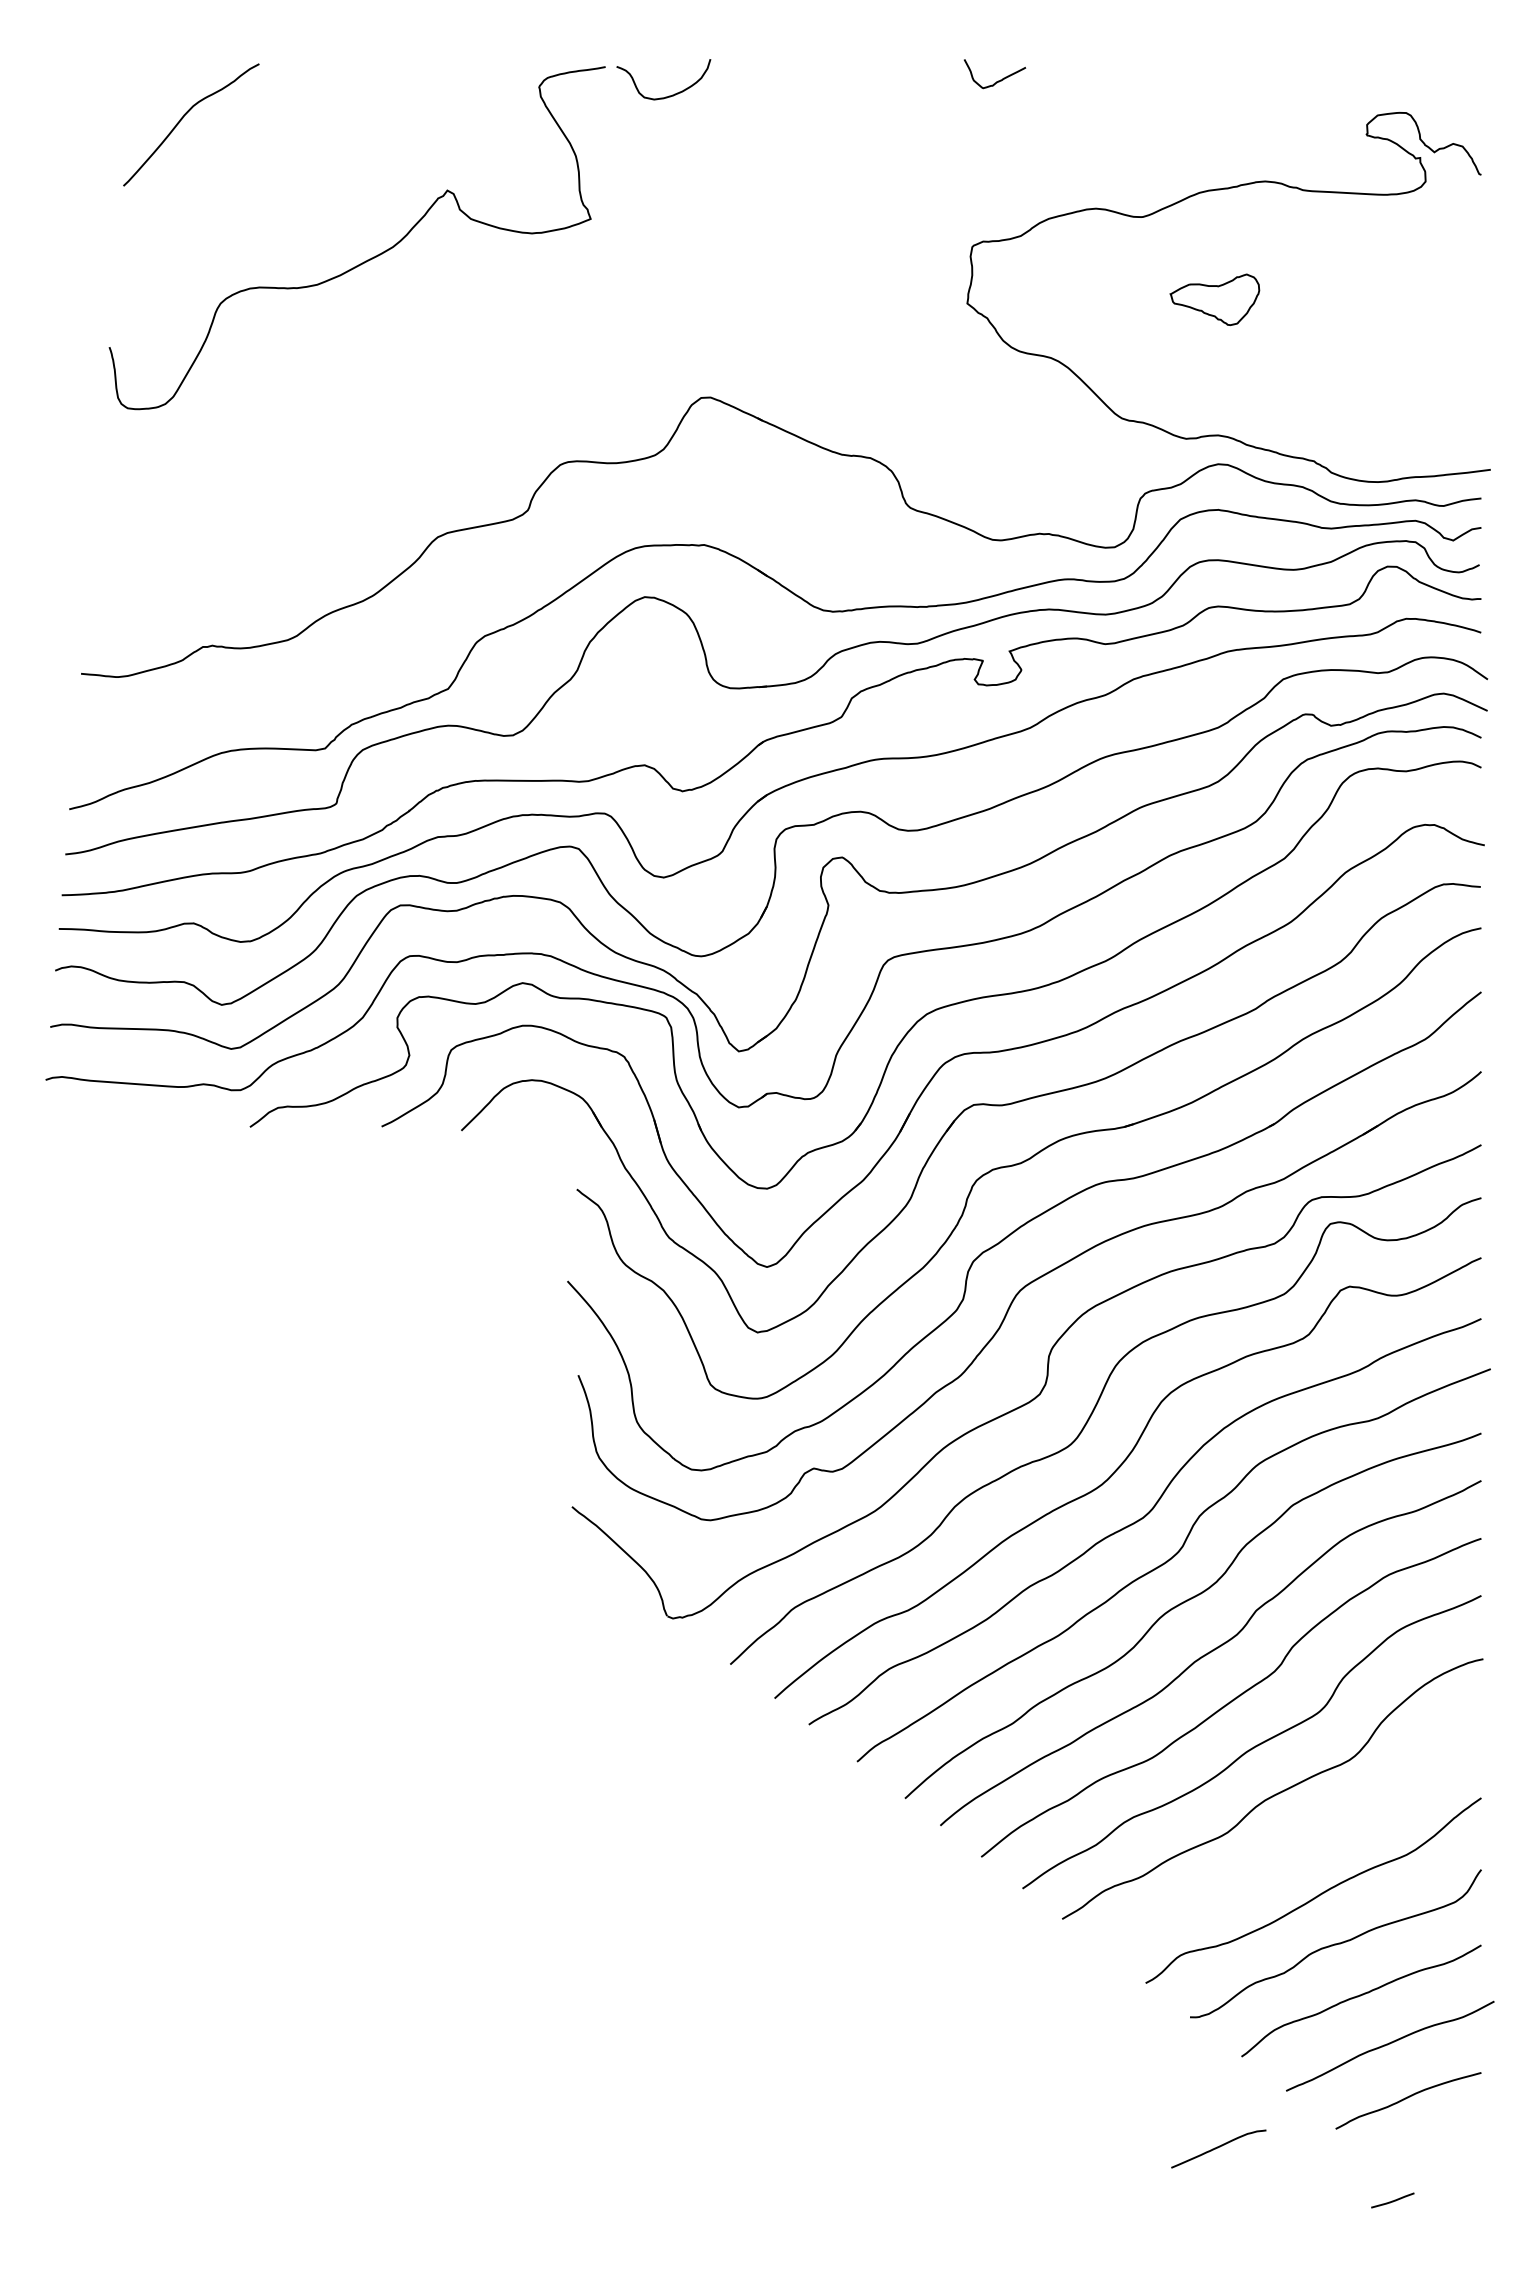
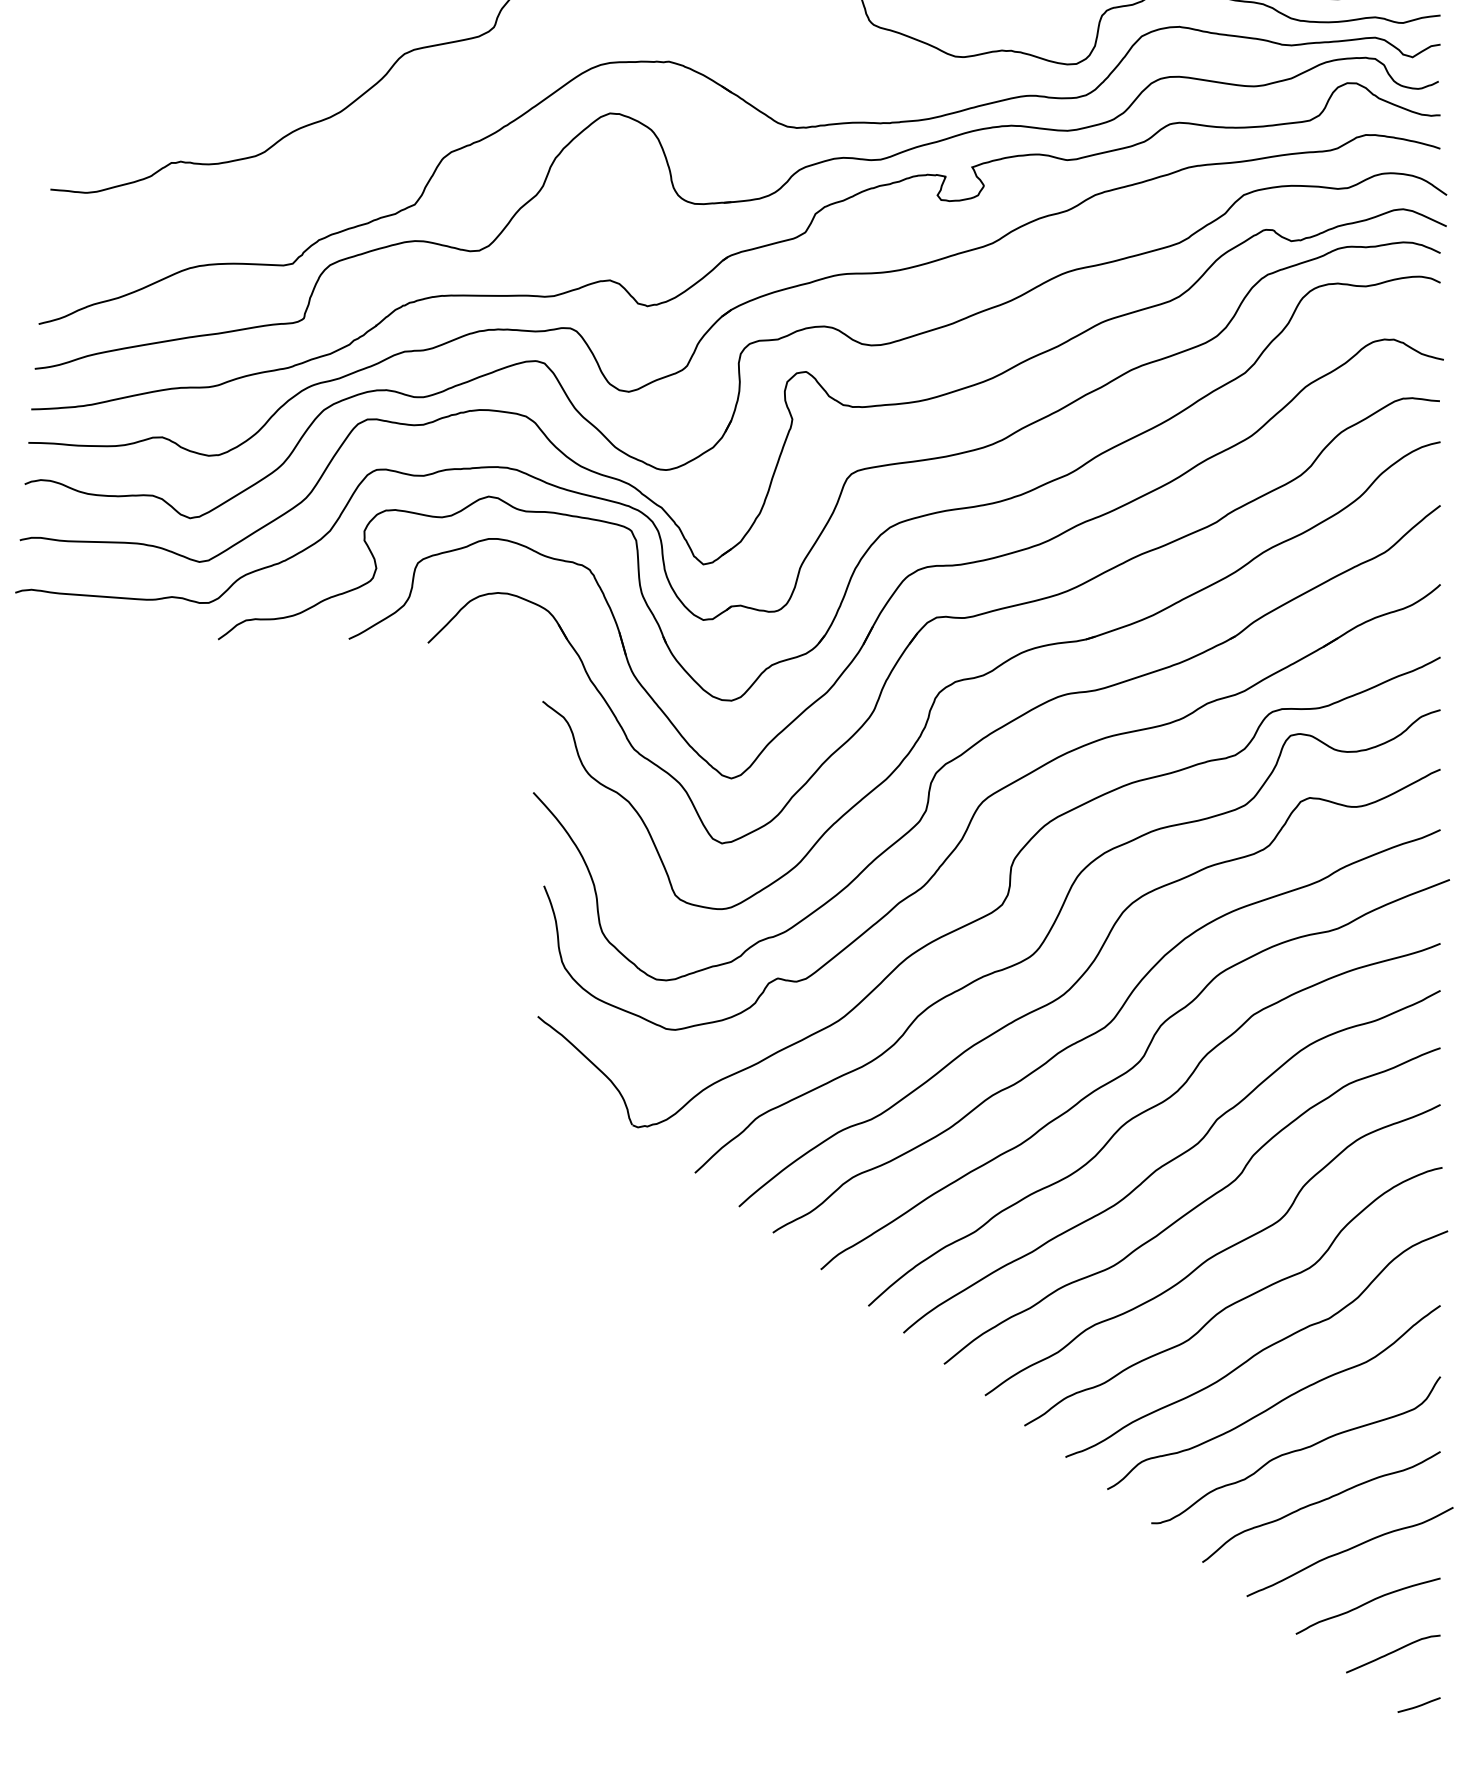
curve: (1299, 1843) -> (1259, 1350), added
curve: (1218, 2148) -> (1392, 1653), moved
line: (1392, 2200) -> (1418, 1705), moved

